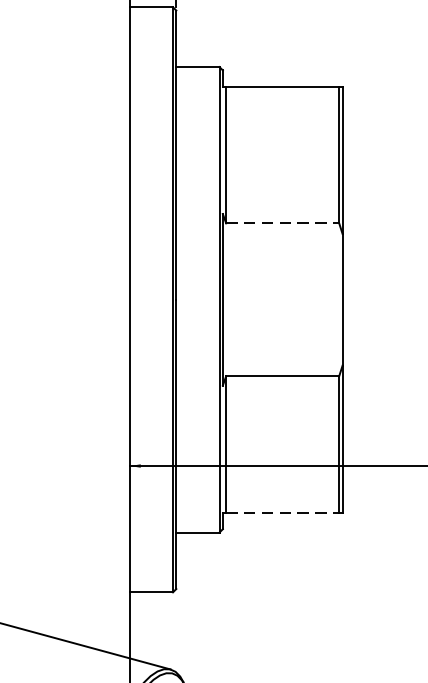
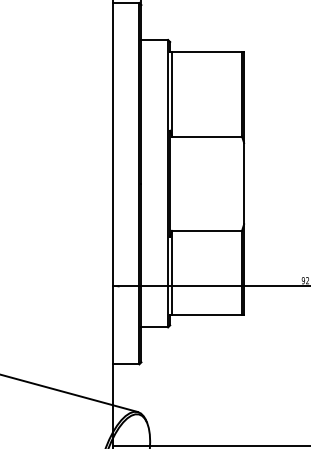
line: (283, 223) -> (207, 136), dashed -> solid
line: (283, 513) -> (207, 315), dashed -> solid

